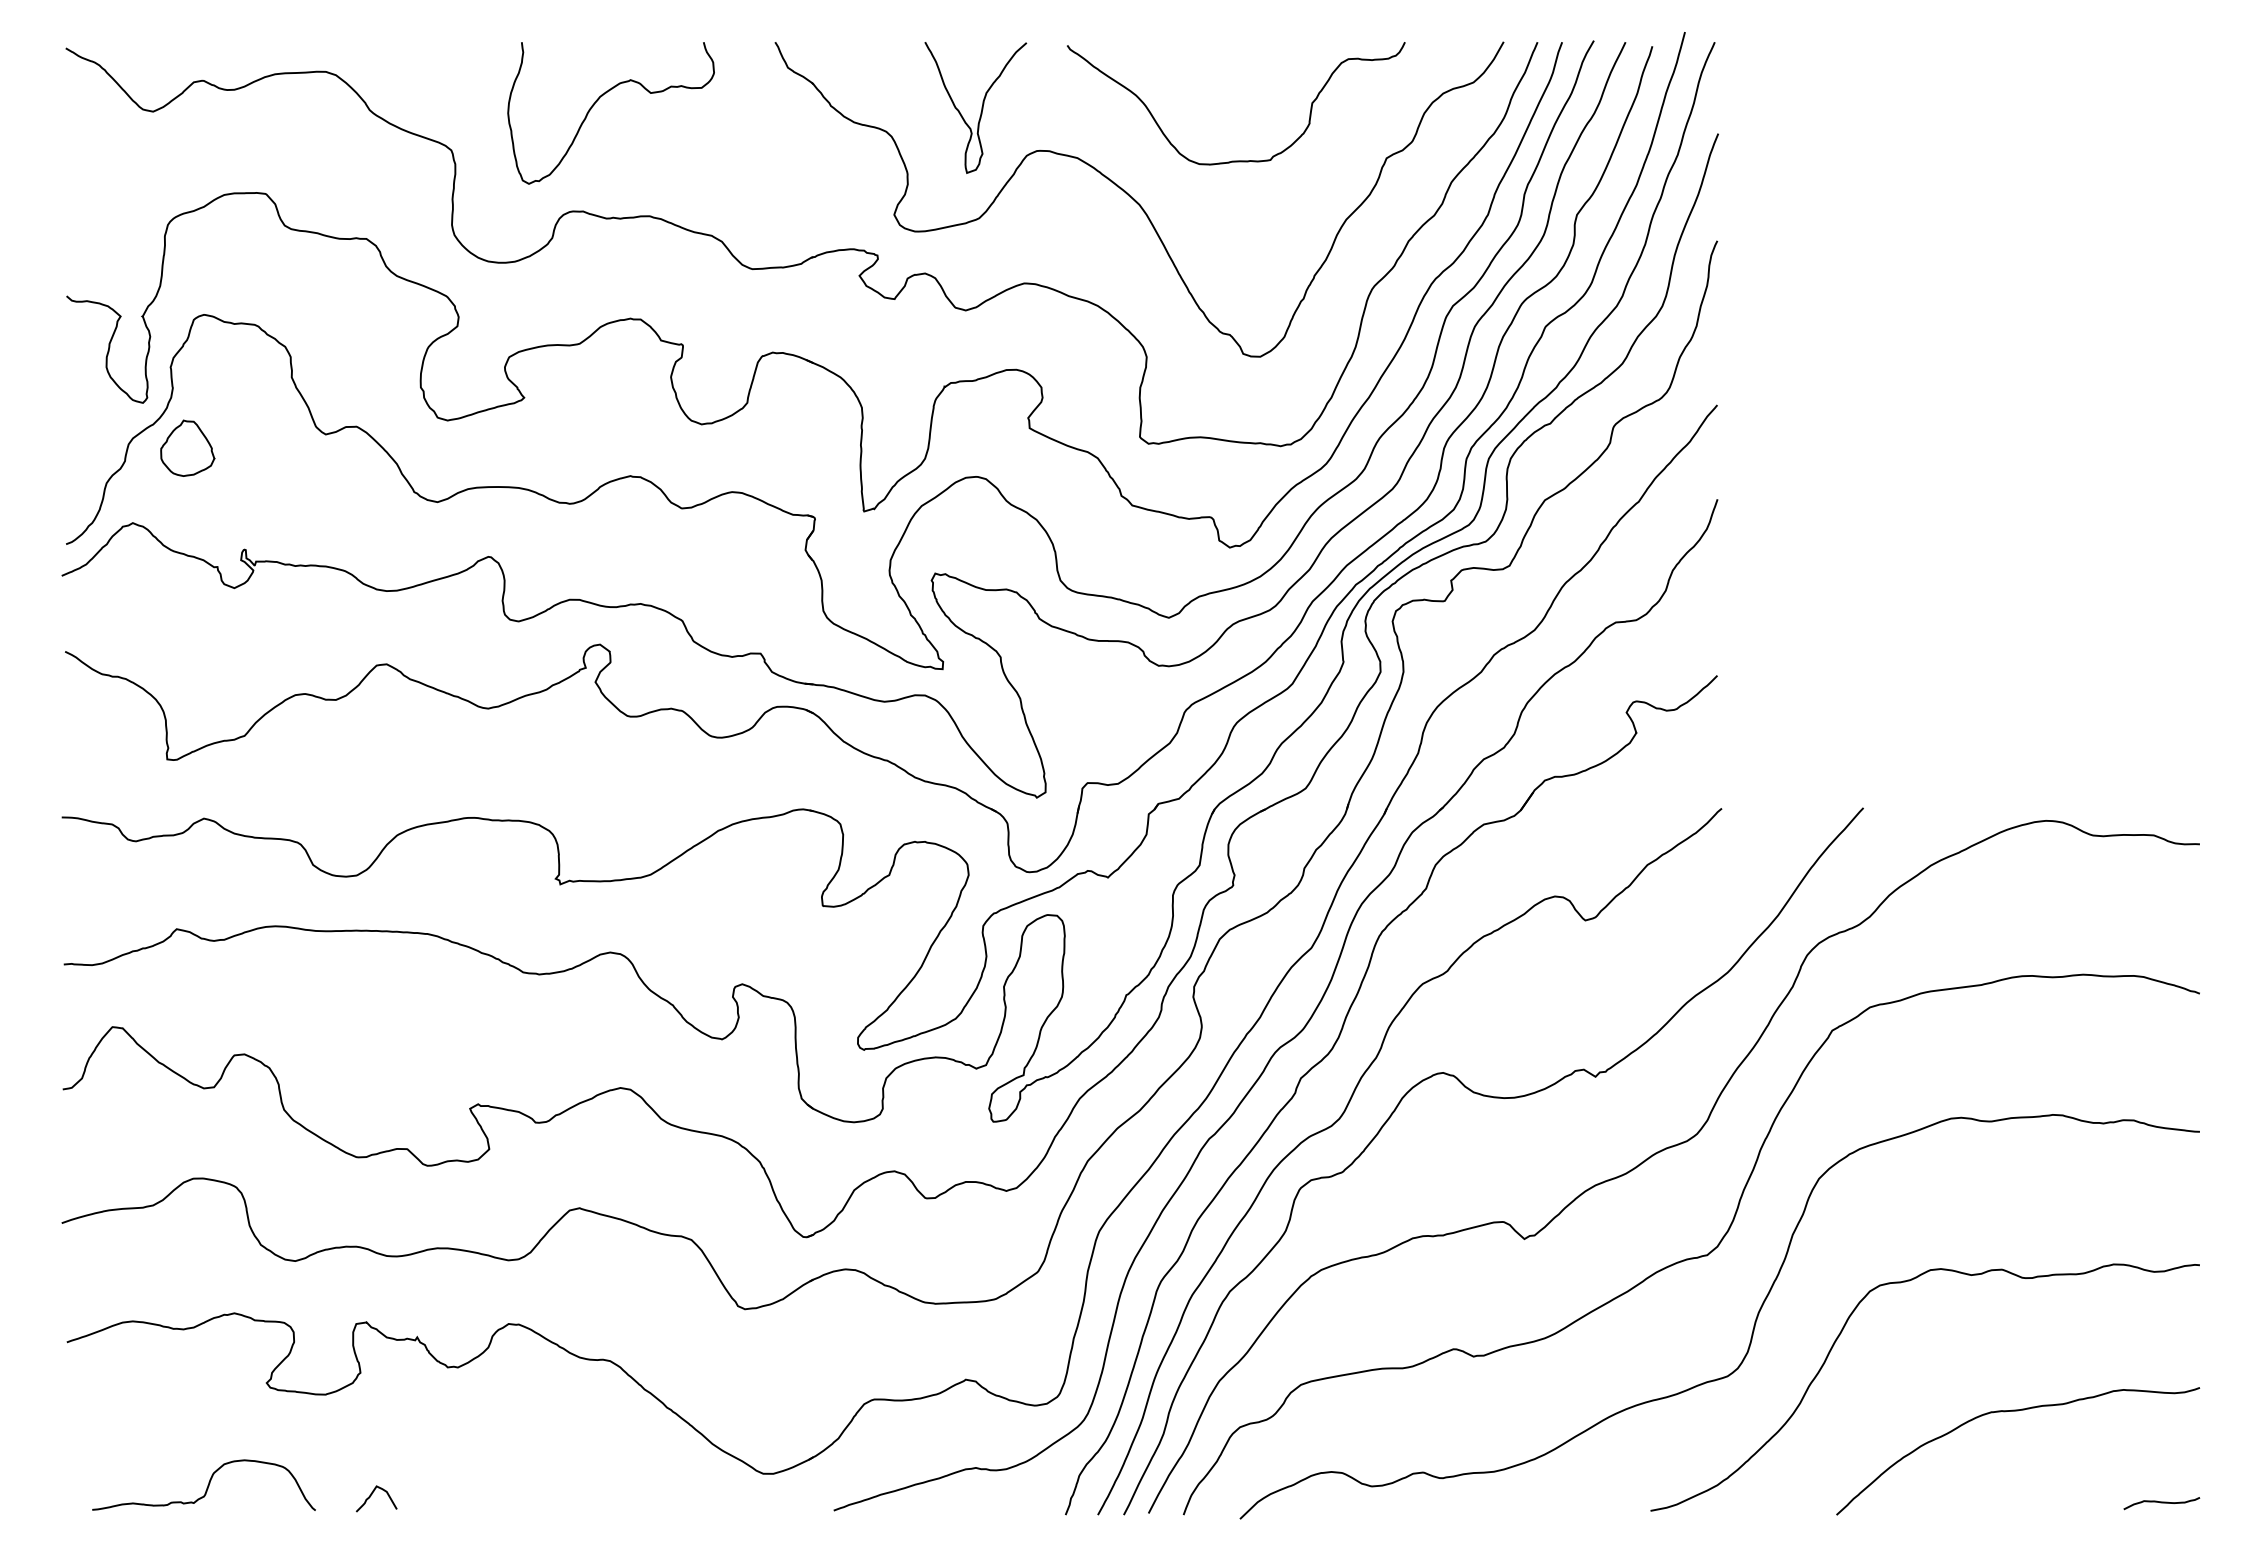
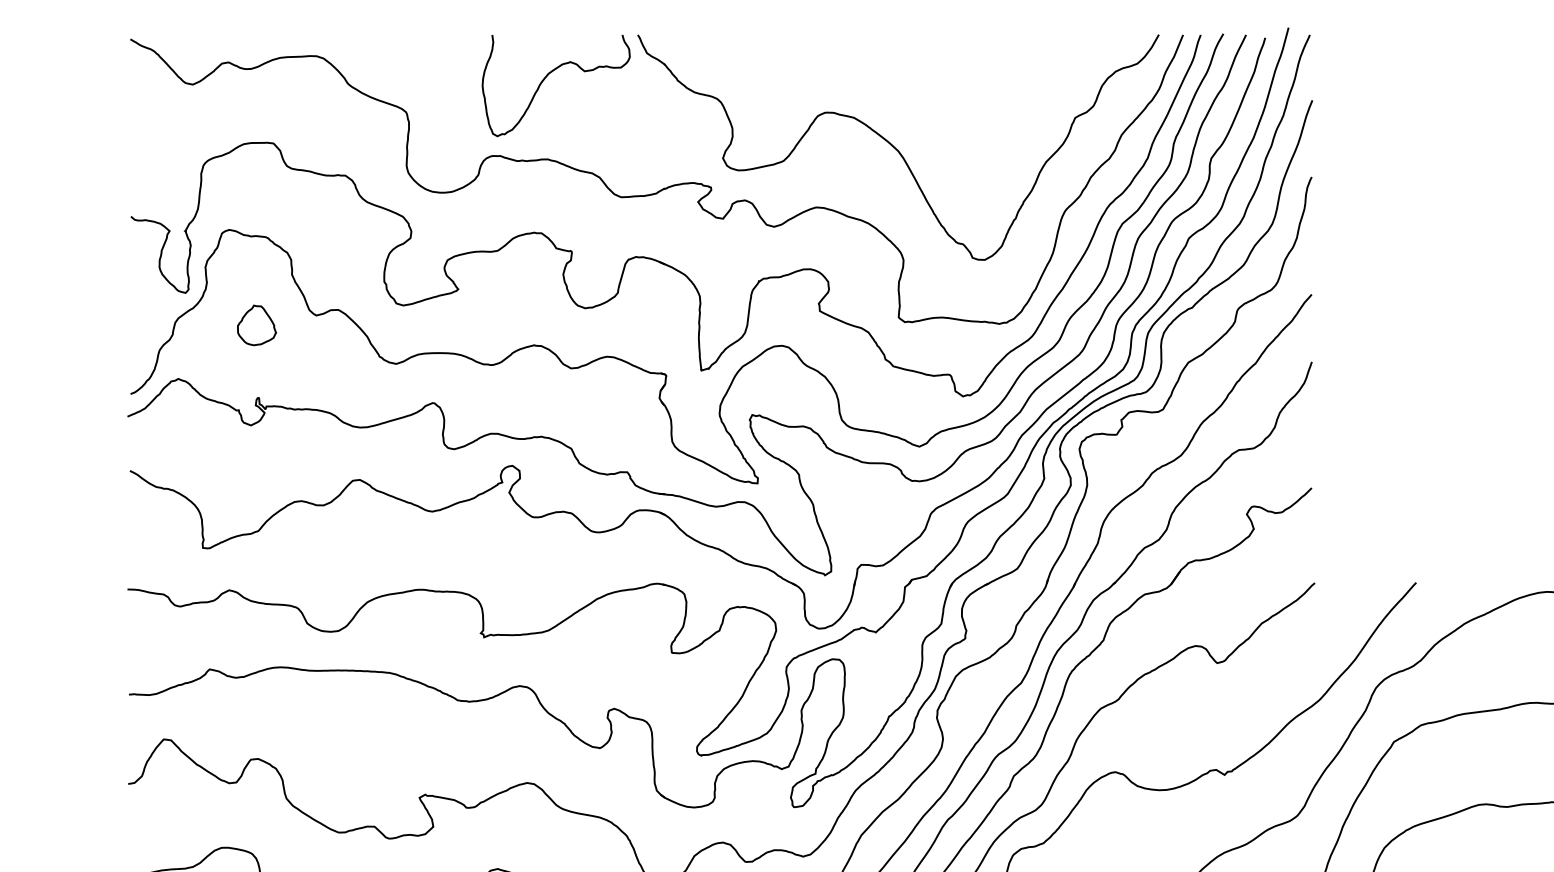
curve: (598, 100) -> (547, 76), moved
curve: (981, 107) -> (785, 81), removed
curve: (1236, 160) -> (967, 119), removed
part: (187, 447) -> (256, 324), moved

